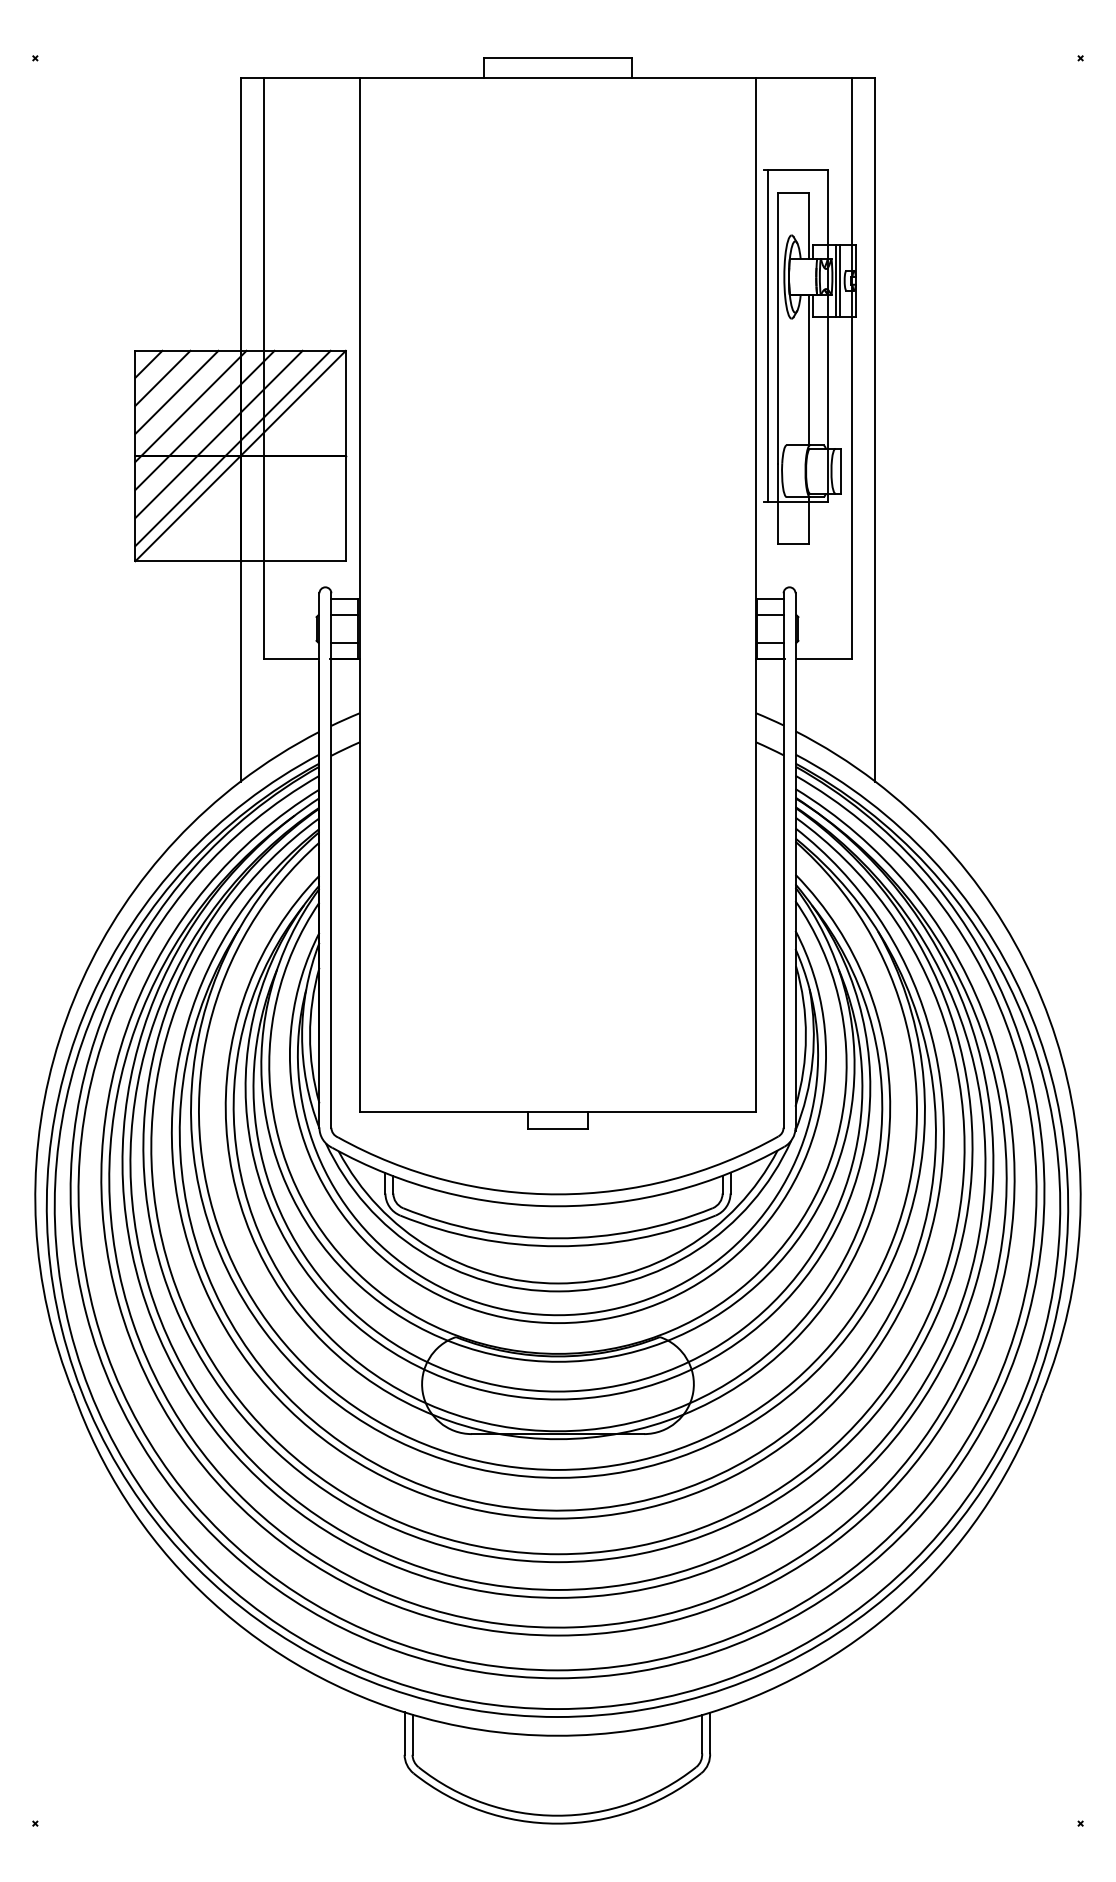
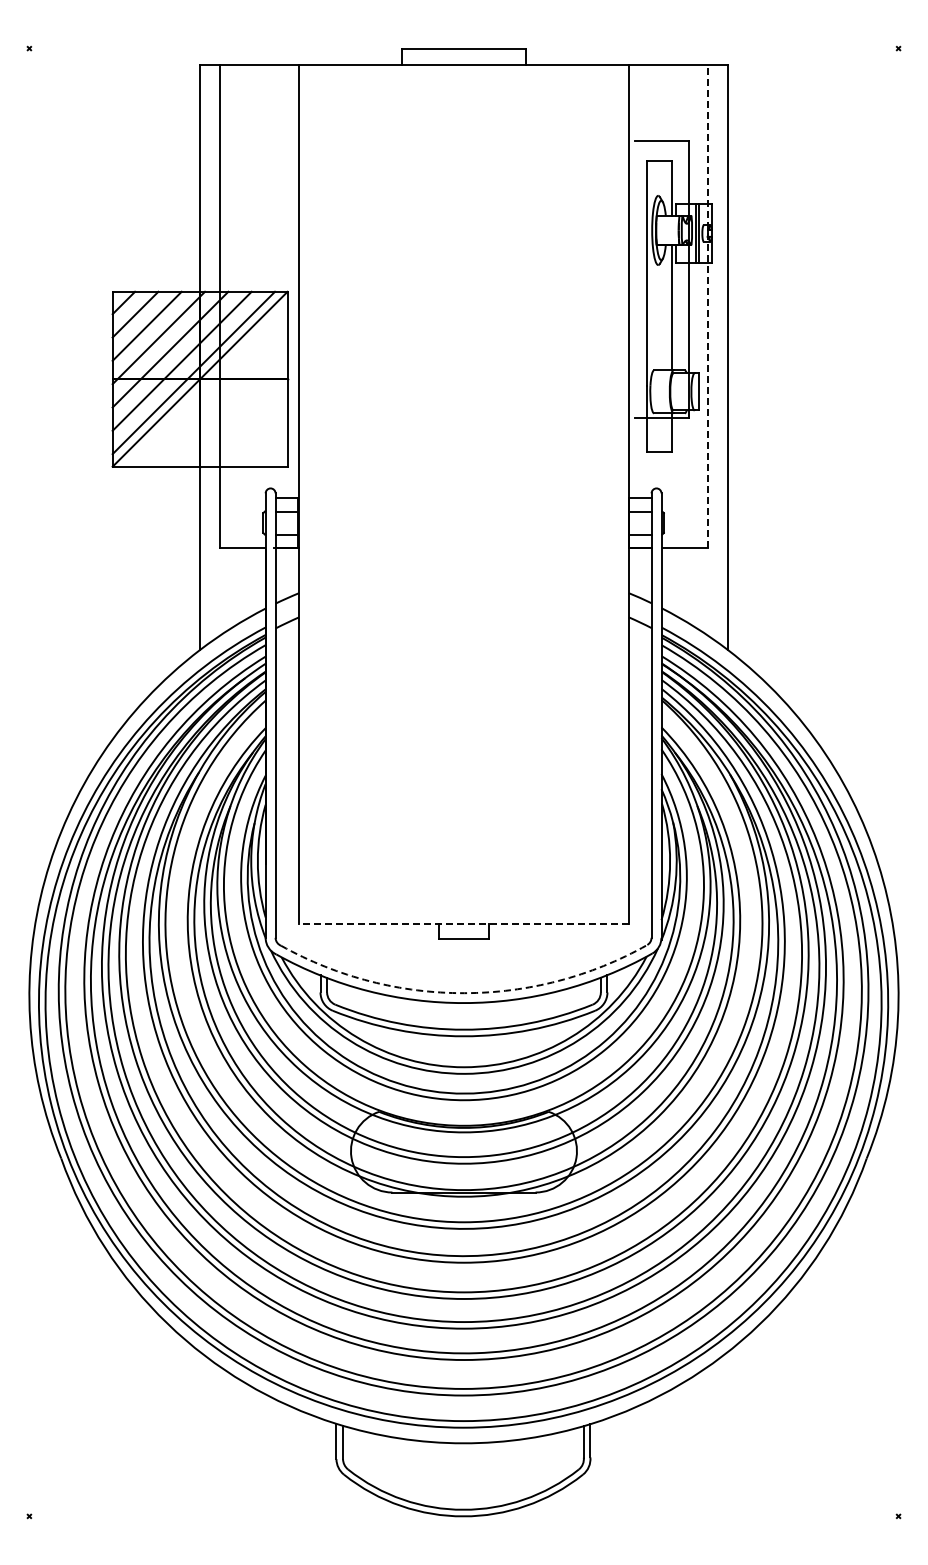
line: (767, 336) -> (638, 279), removed
line: (852, 368) -> (708, 306), solid -> dashed
line: (557, 1111) -> (463, 924), solid -> dashed
arc: (558, 1194) -> (464, 993), solid -> dashed

